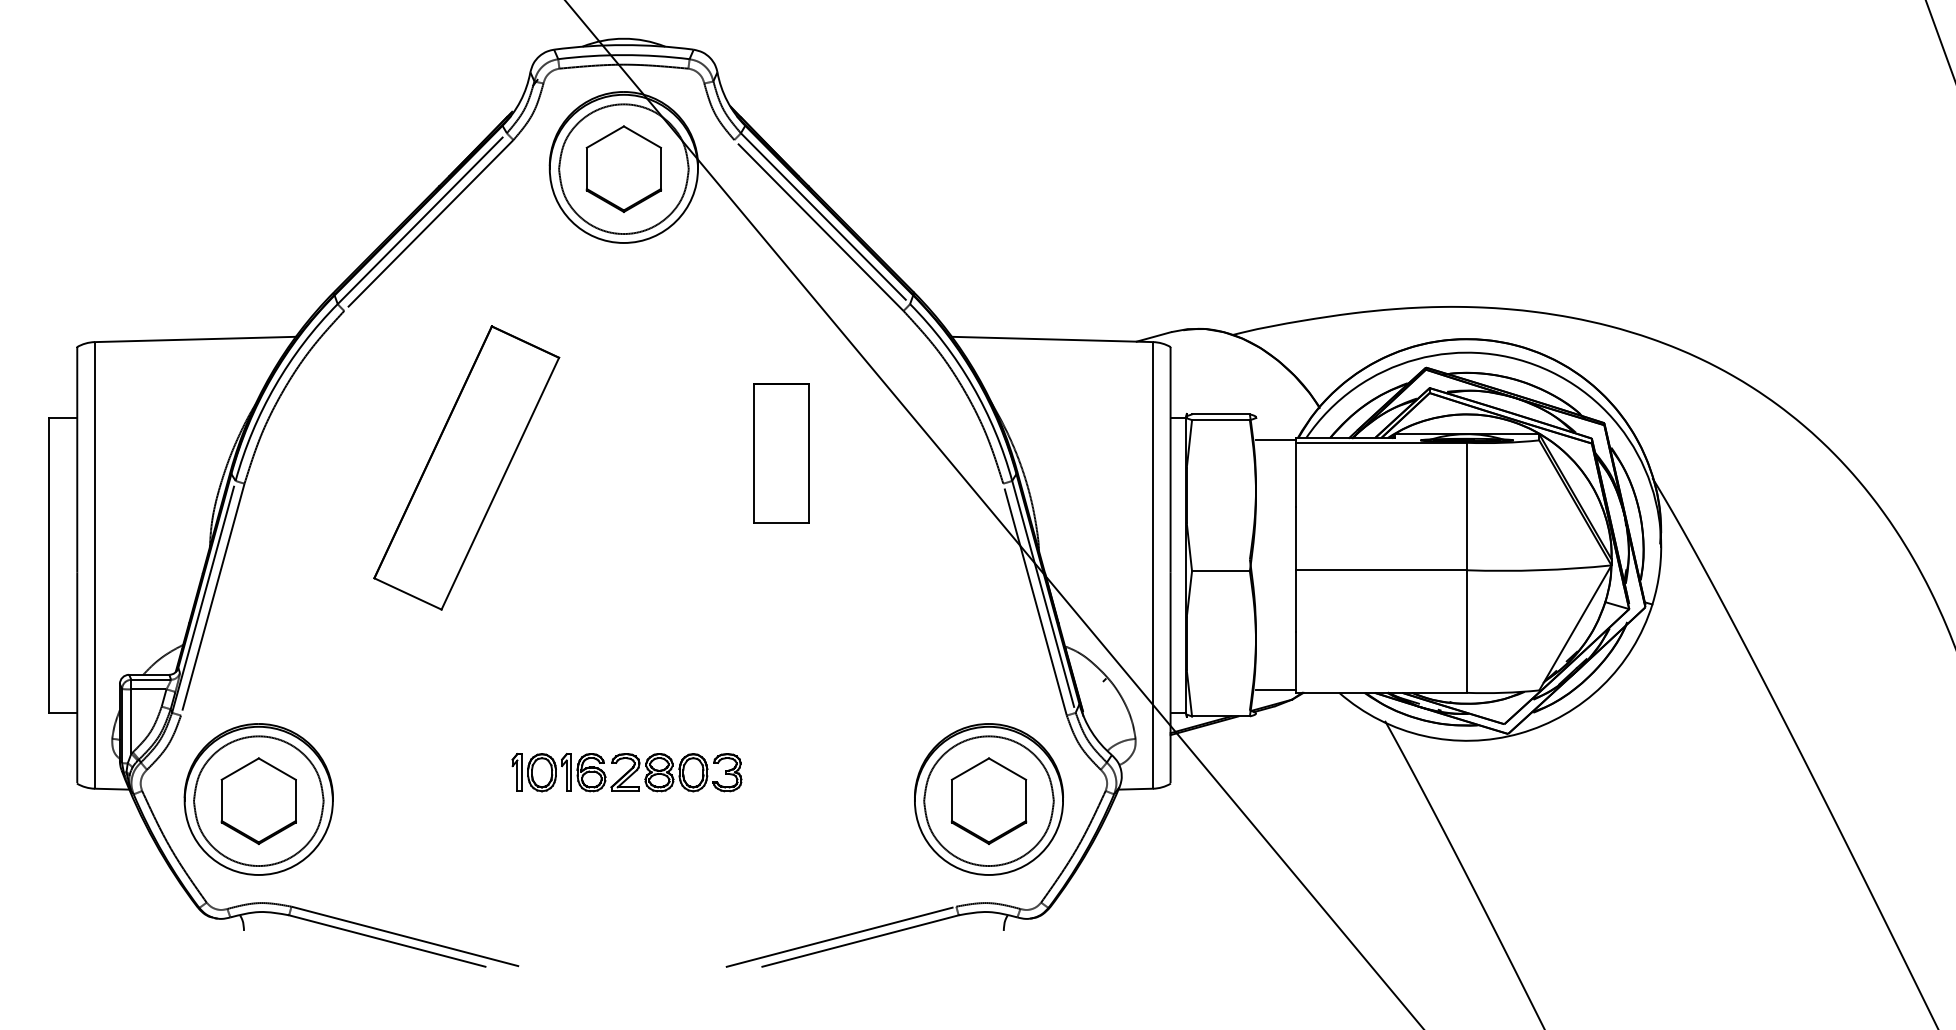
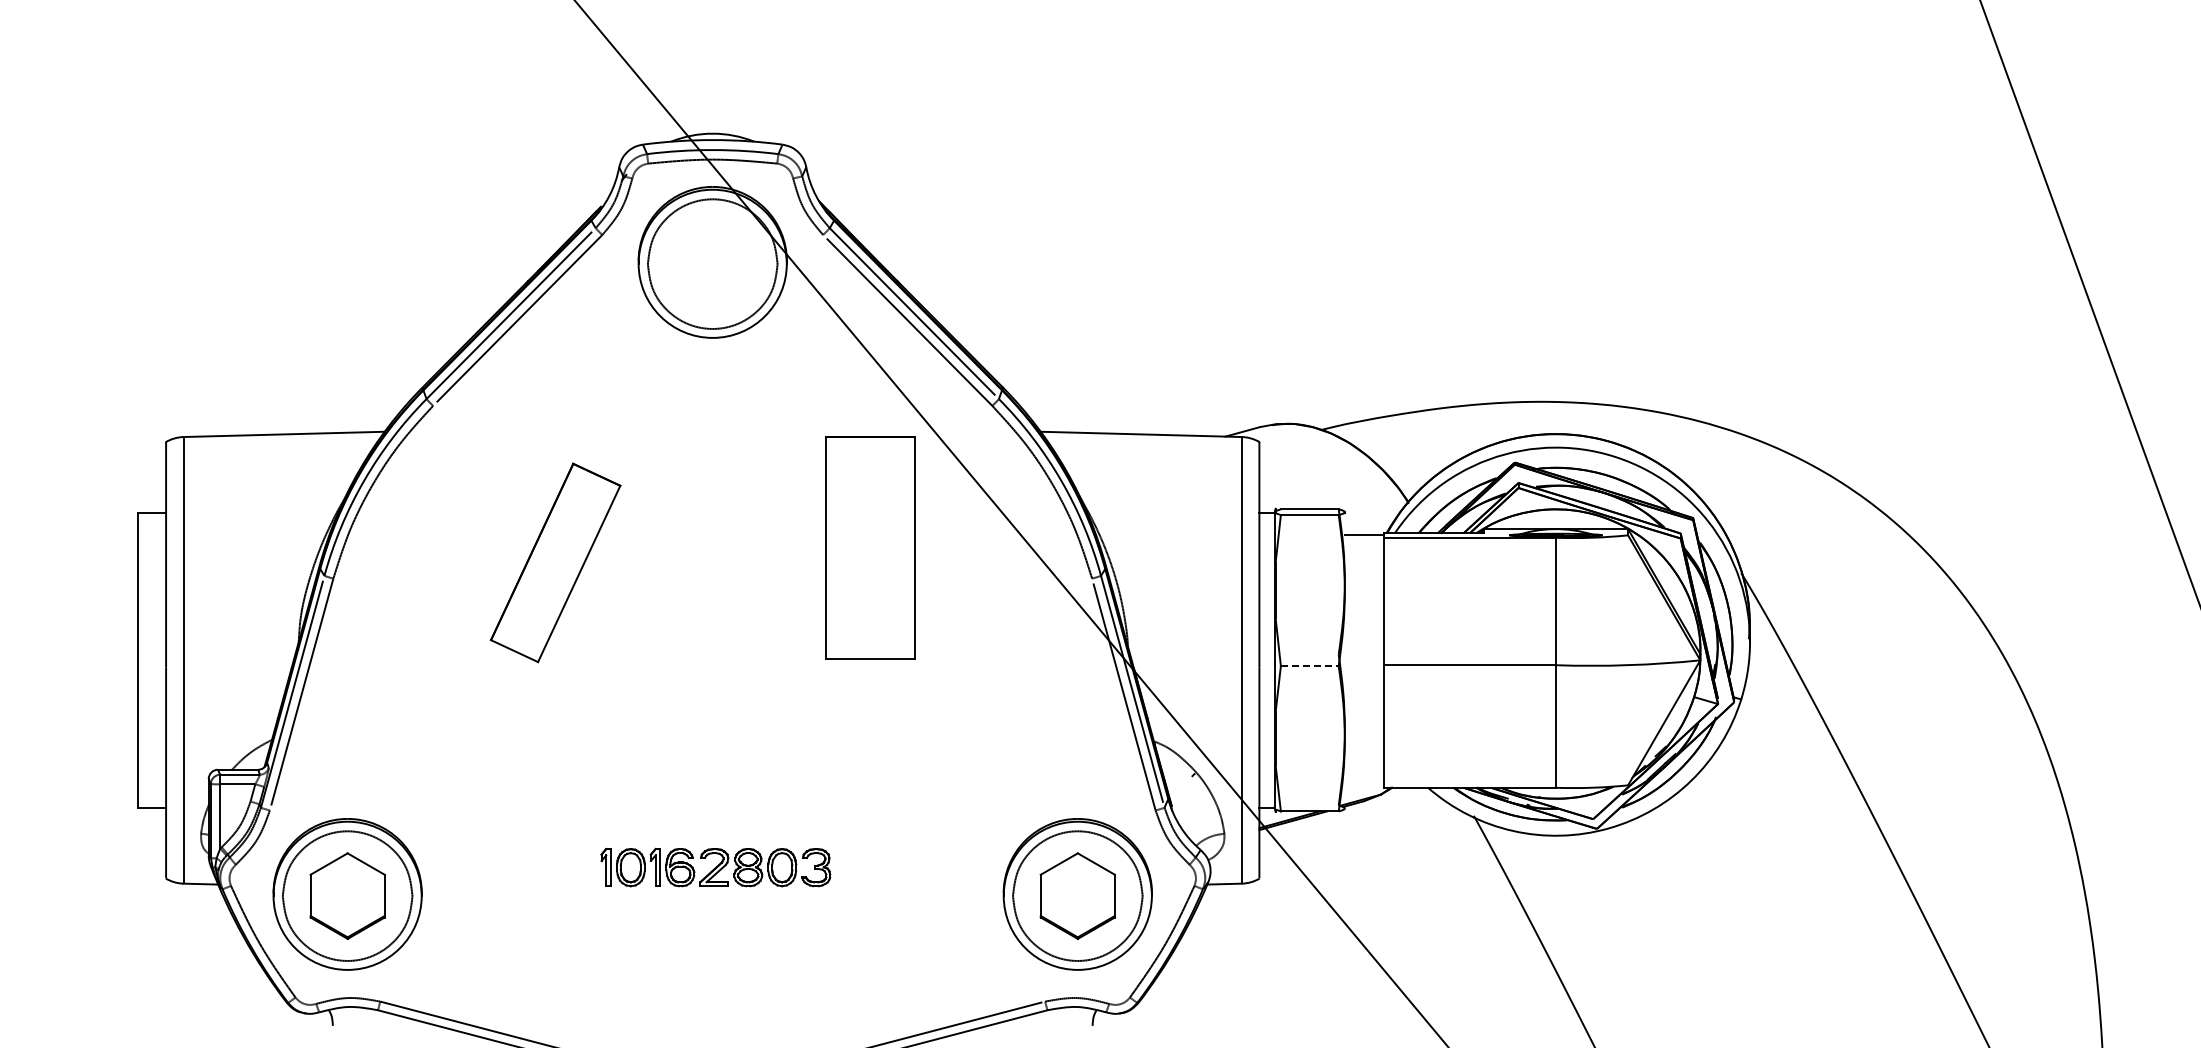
part: (623, 168) -> (712, 263), removed
part: (780, 453) -> (869, 548), size x1.6
part: (466, 467) -> (555, 562), size x0.7
line: (1220, 571) -> (1309, 666), solid -> dashed
line: (1275, 690) -> (1364, 785), removed

